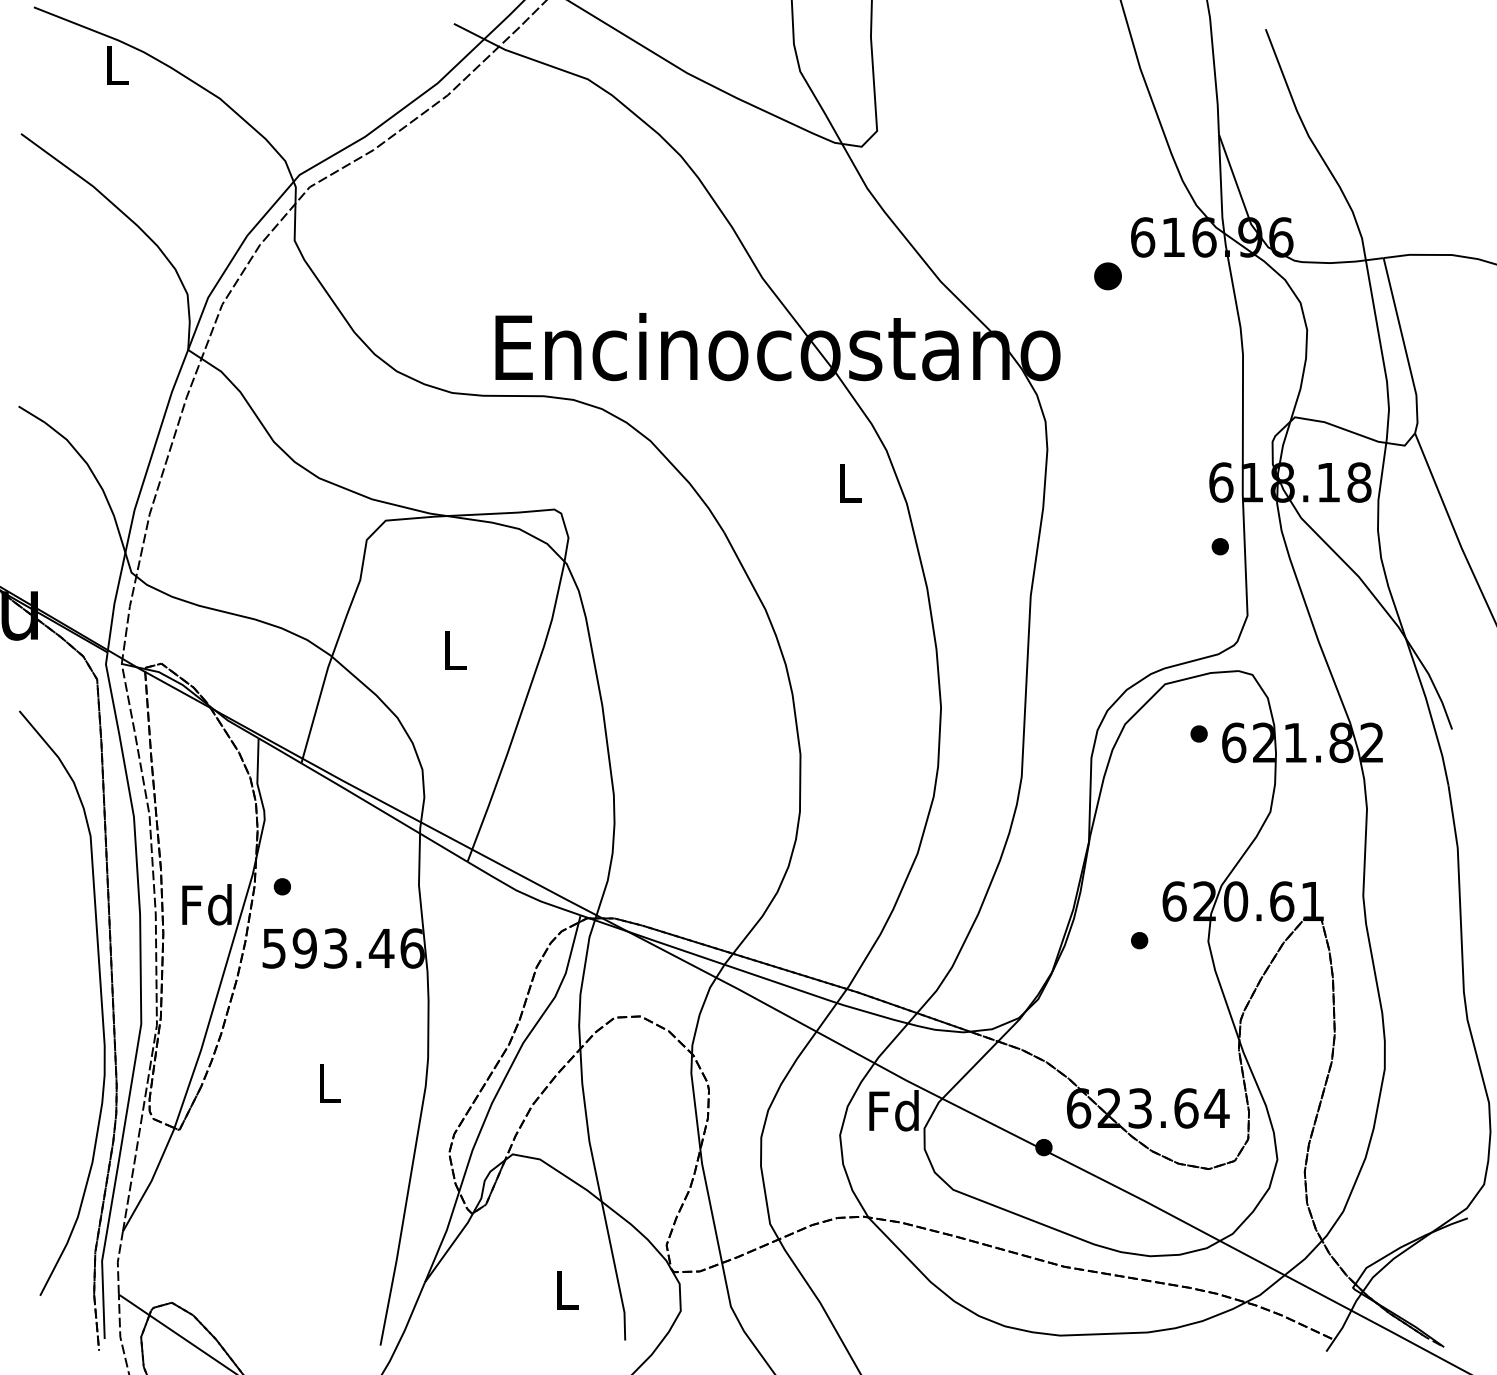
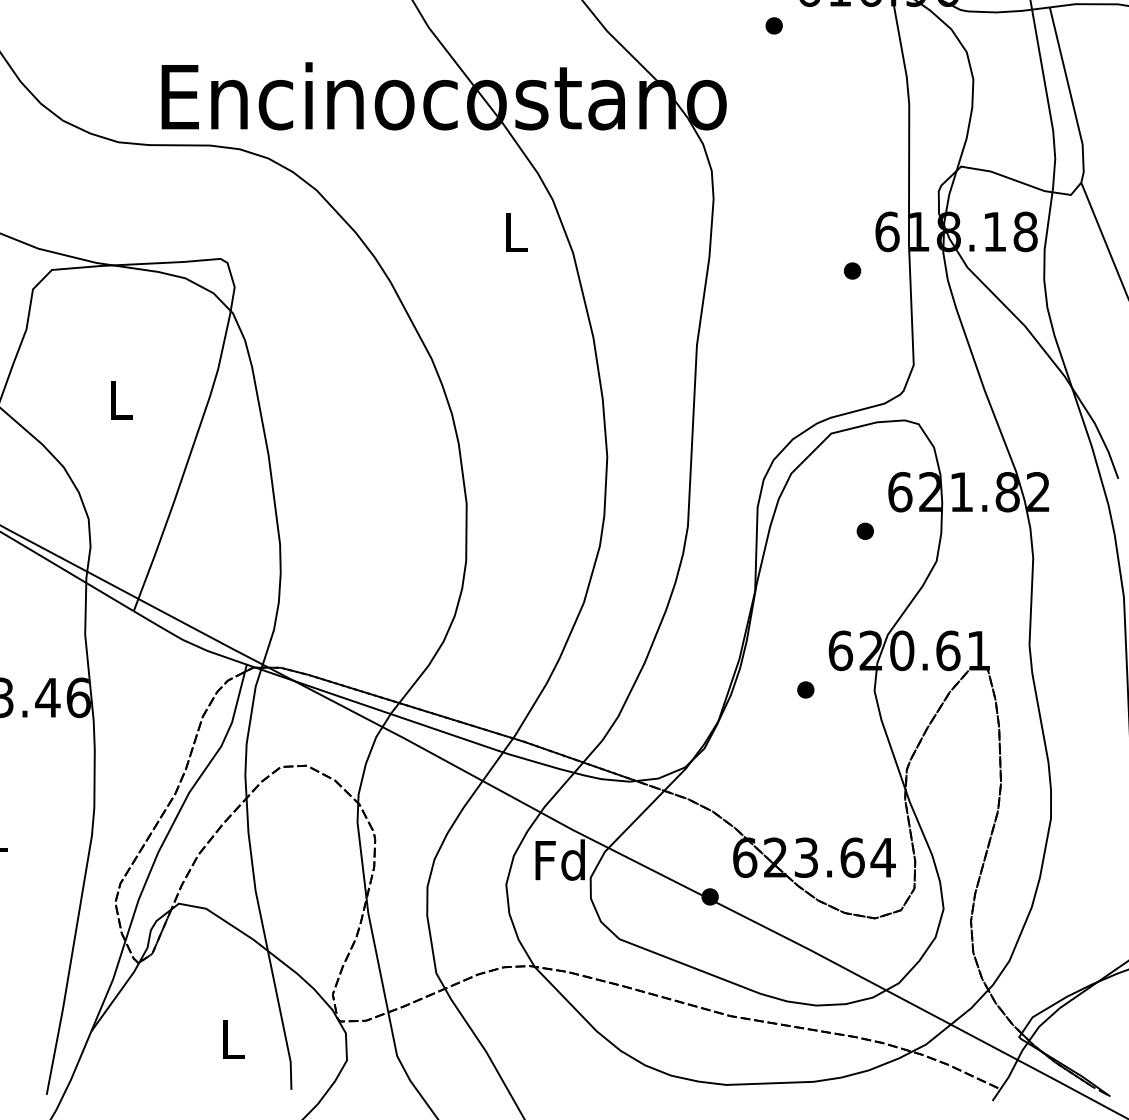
part: (1107, 276) -> (773, 25), size x0.62
part: (1219, 546) -> (851, 270), moved
part: (1198, 733) -> (864, 530), moved

